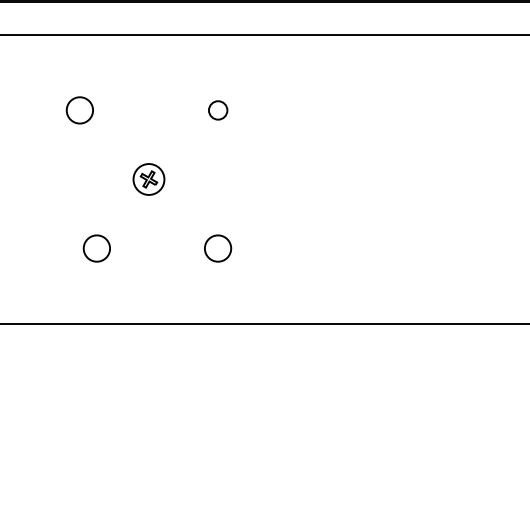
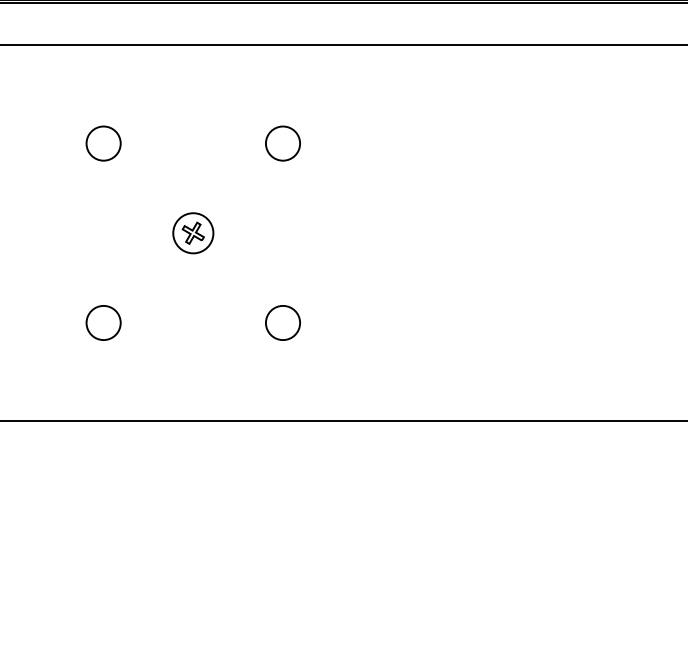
part: (218, 110) -> (283, 143), size x1.43
part: (96, 248) -> (103, 322), moved

